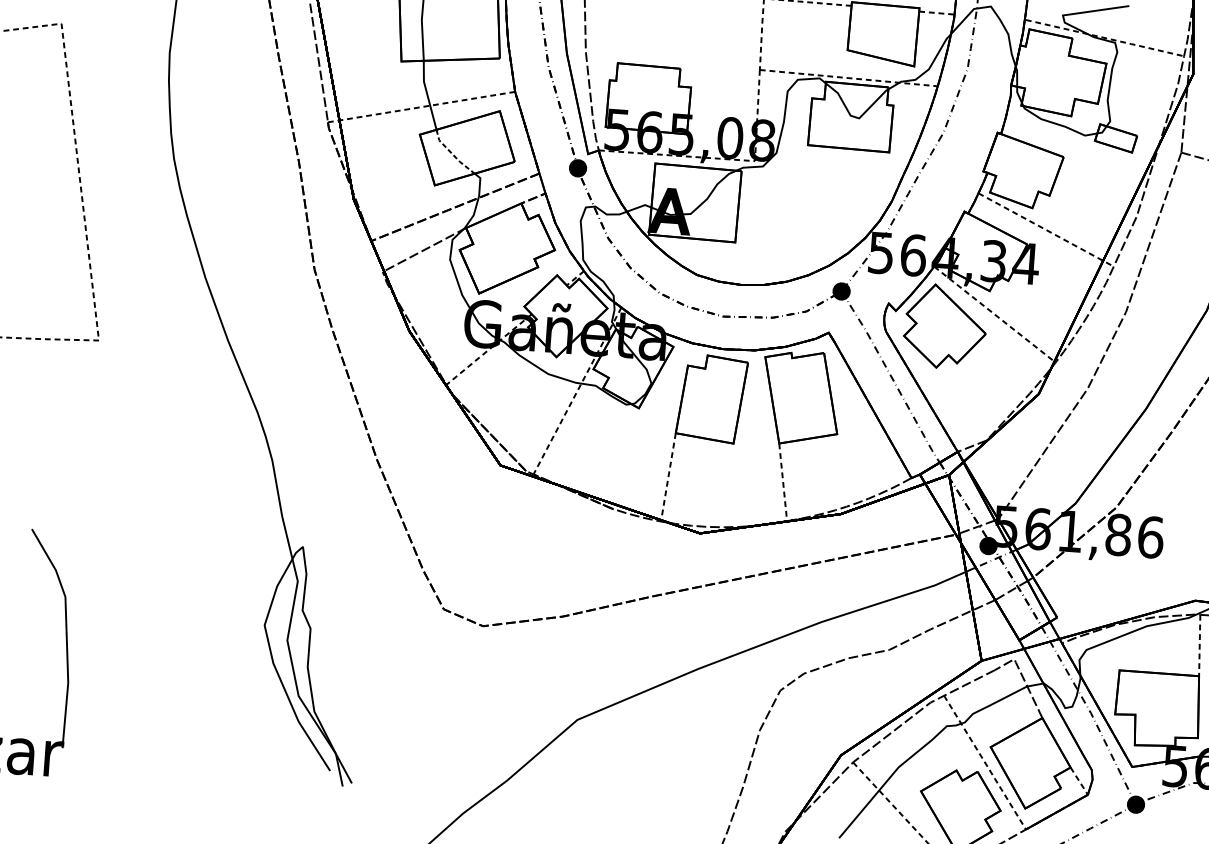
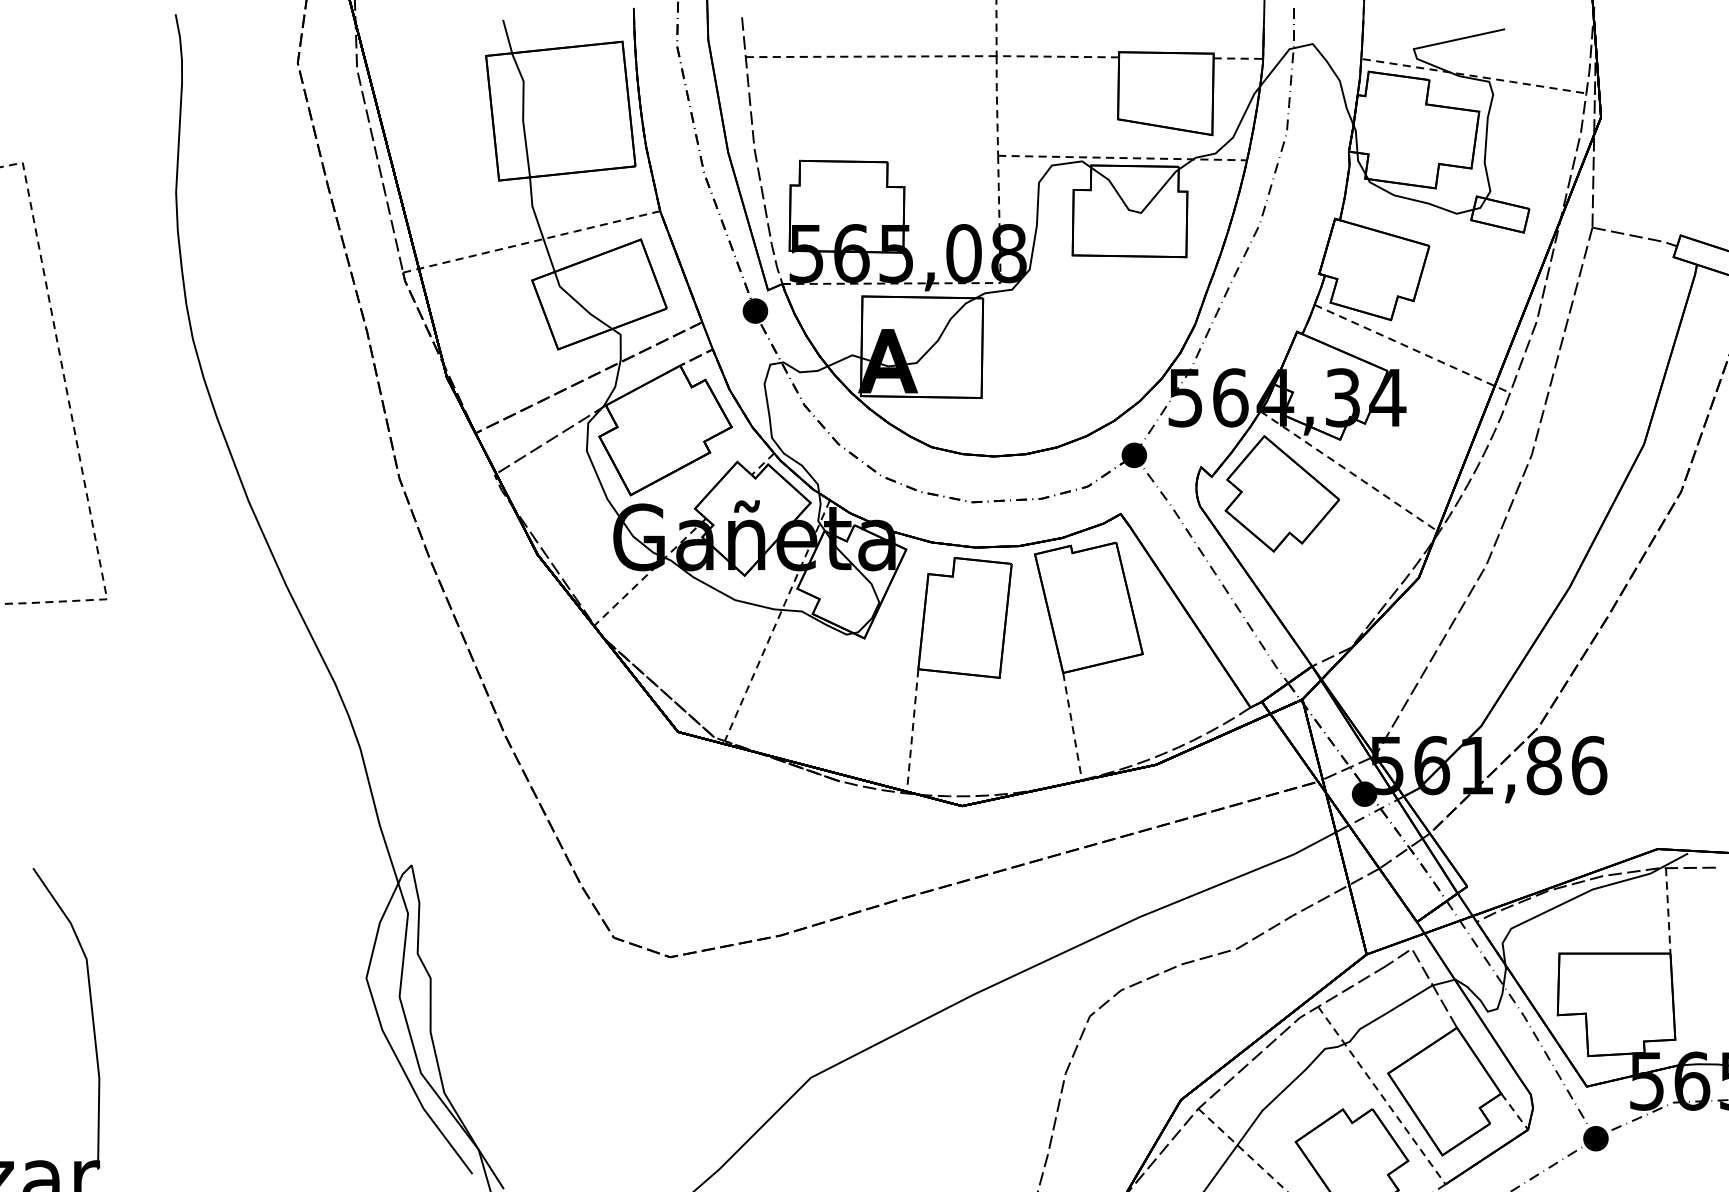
line: (452, 154) -> (579, 304), dashed -> solid

